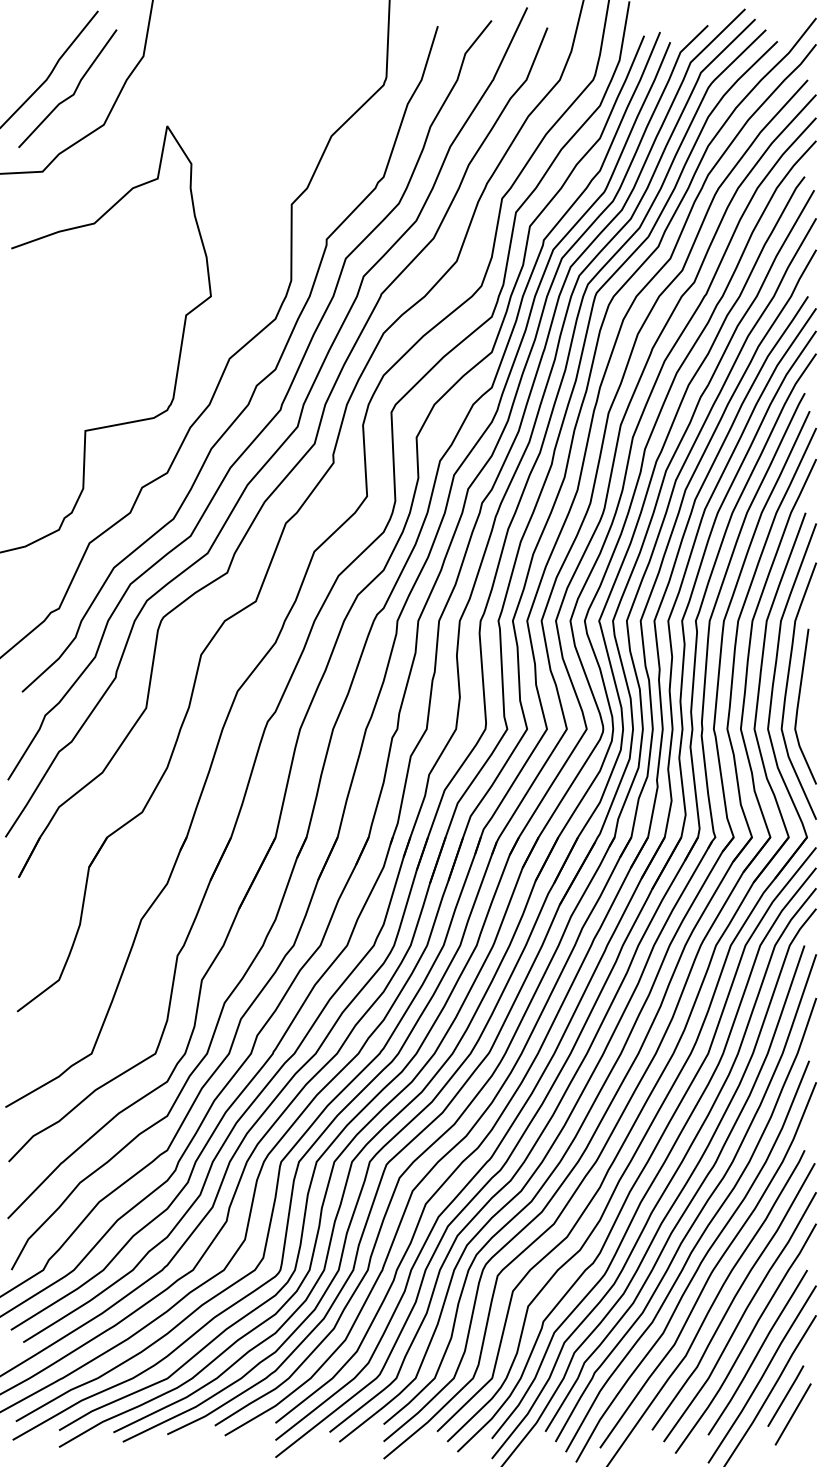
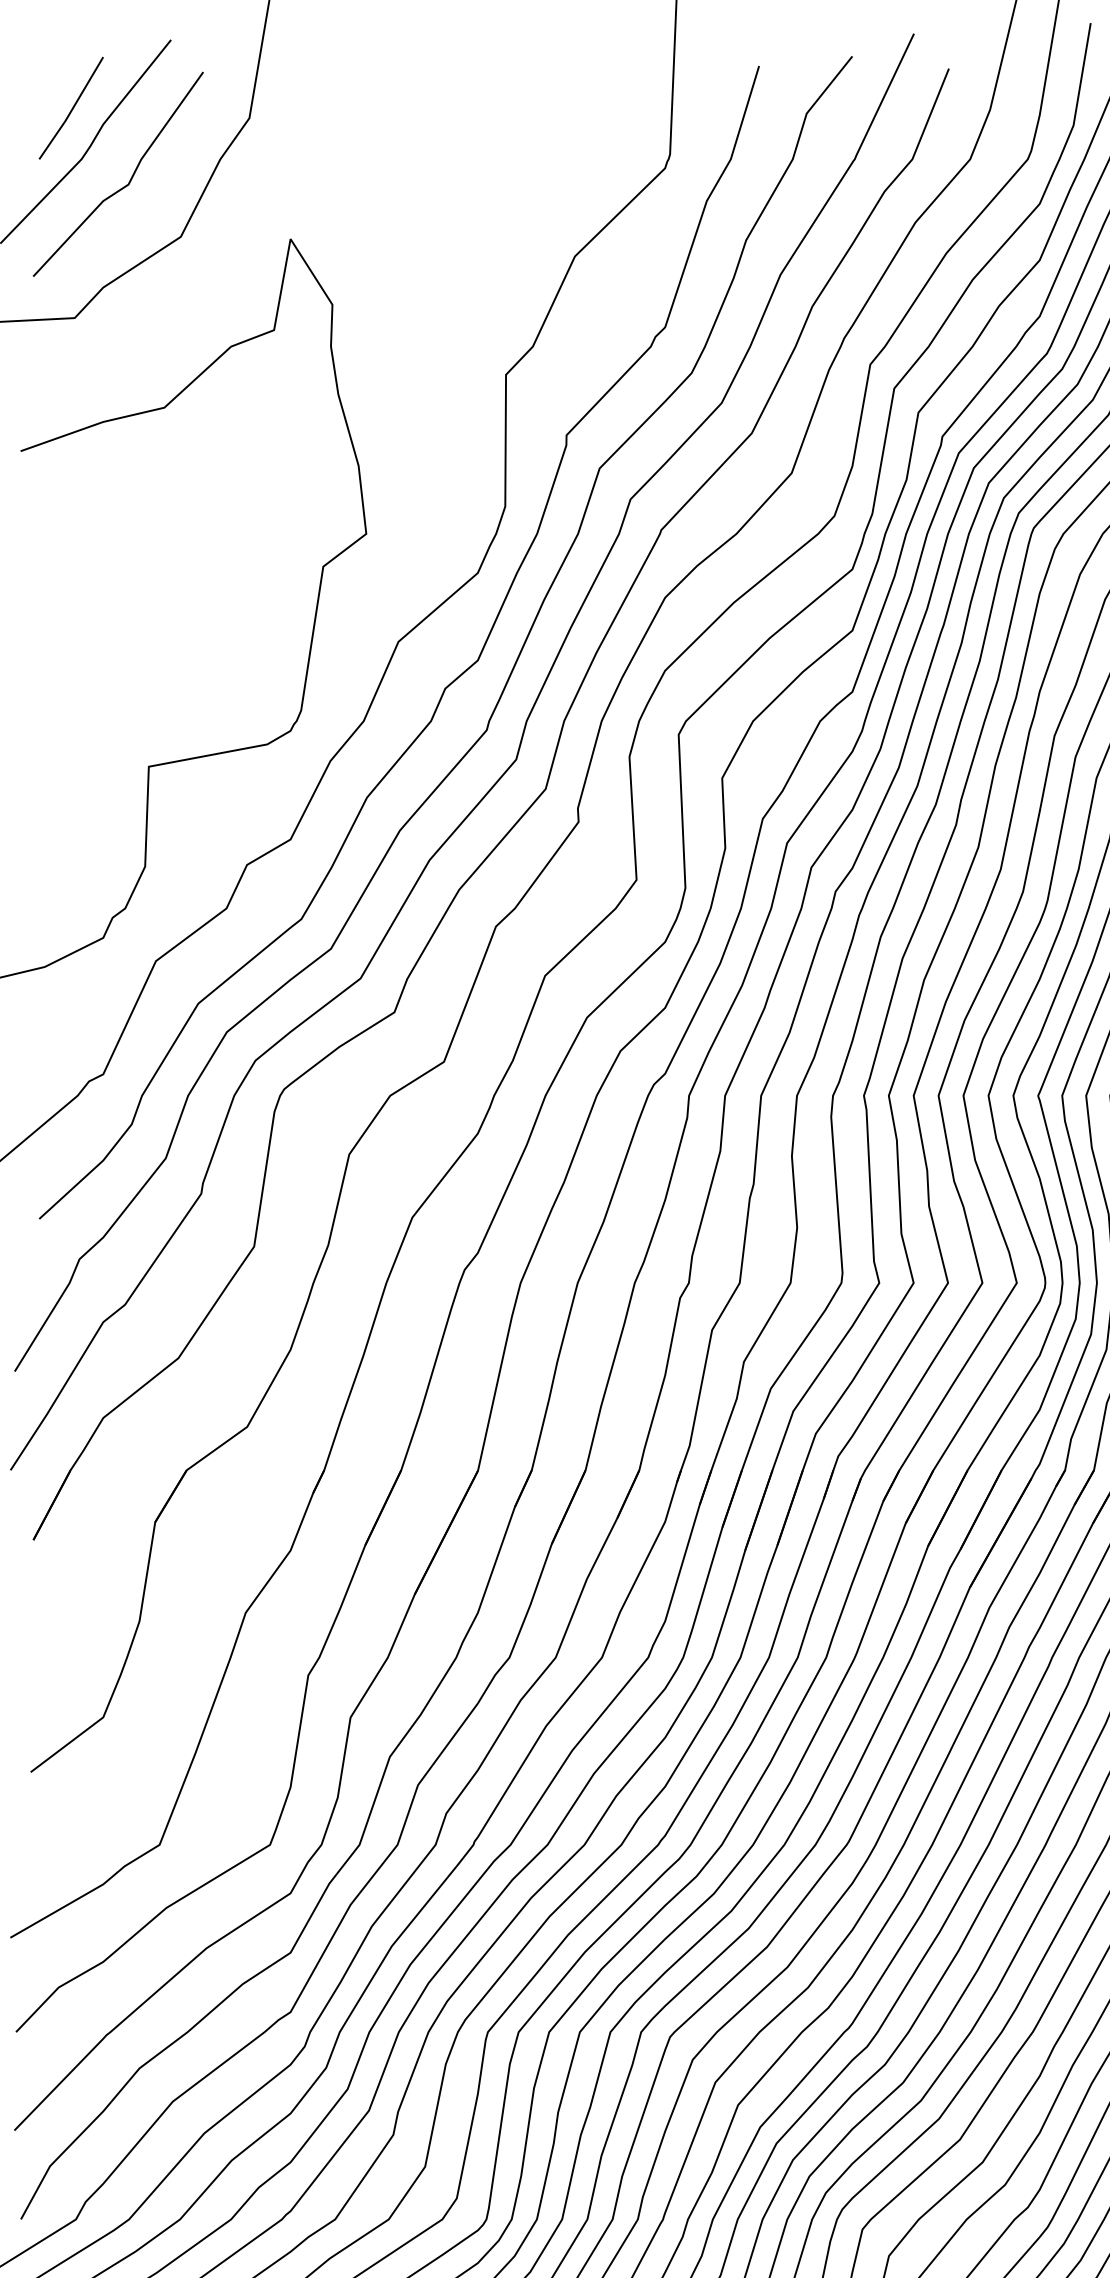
line: (40, 50) -> (71, 108), added

